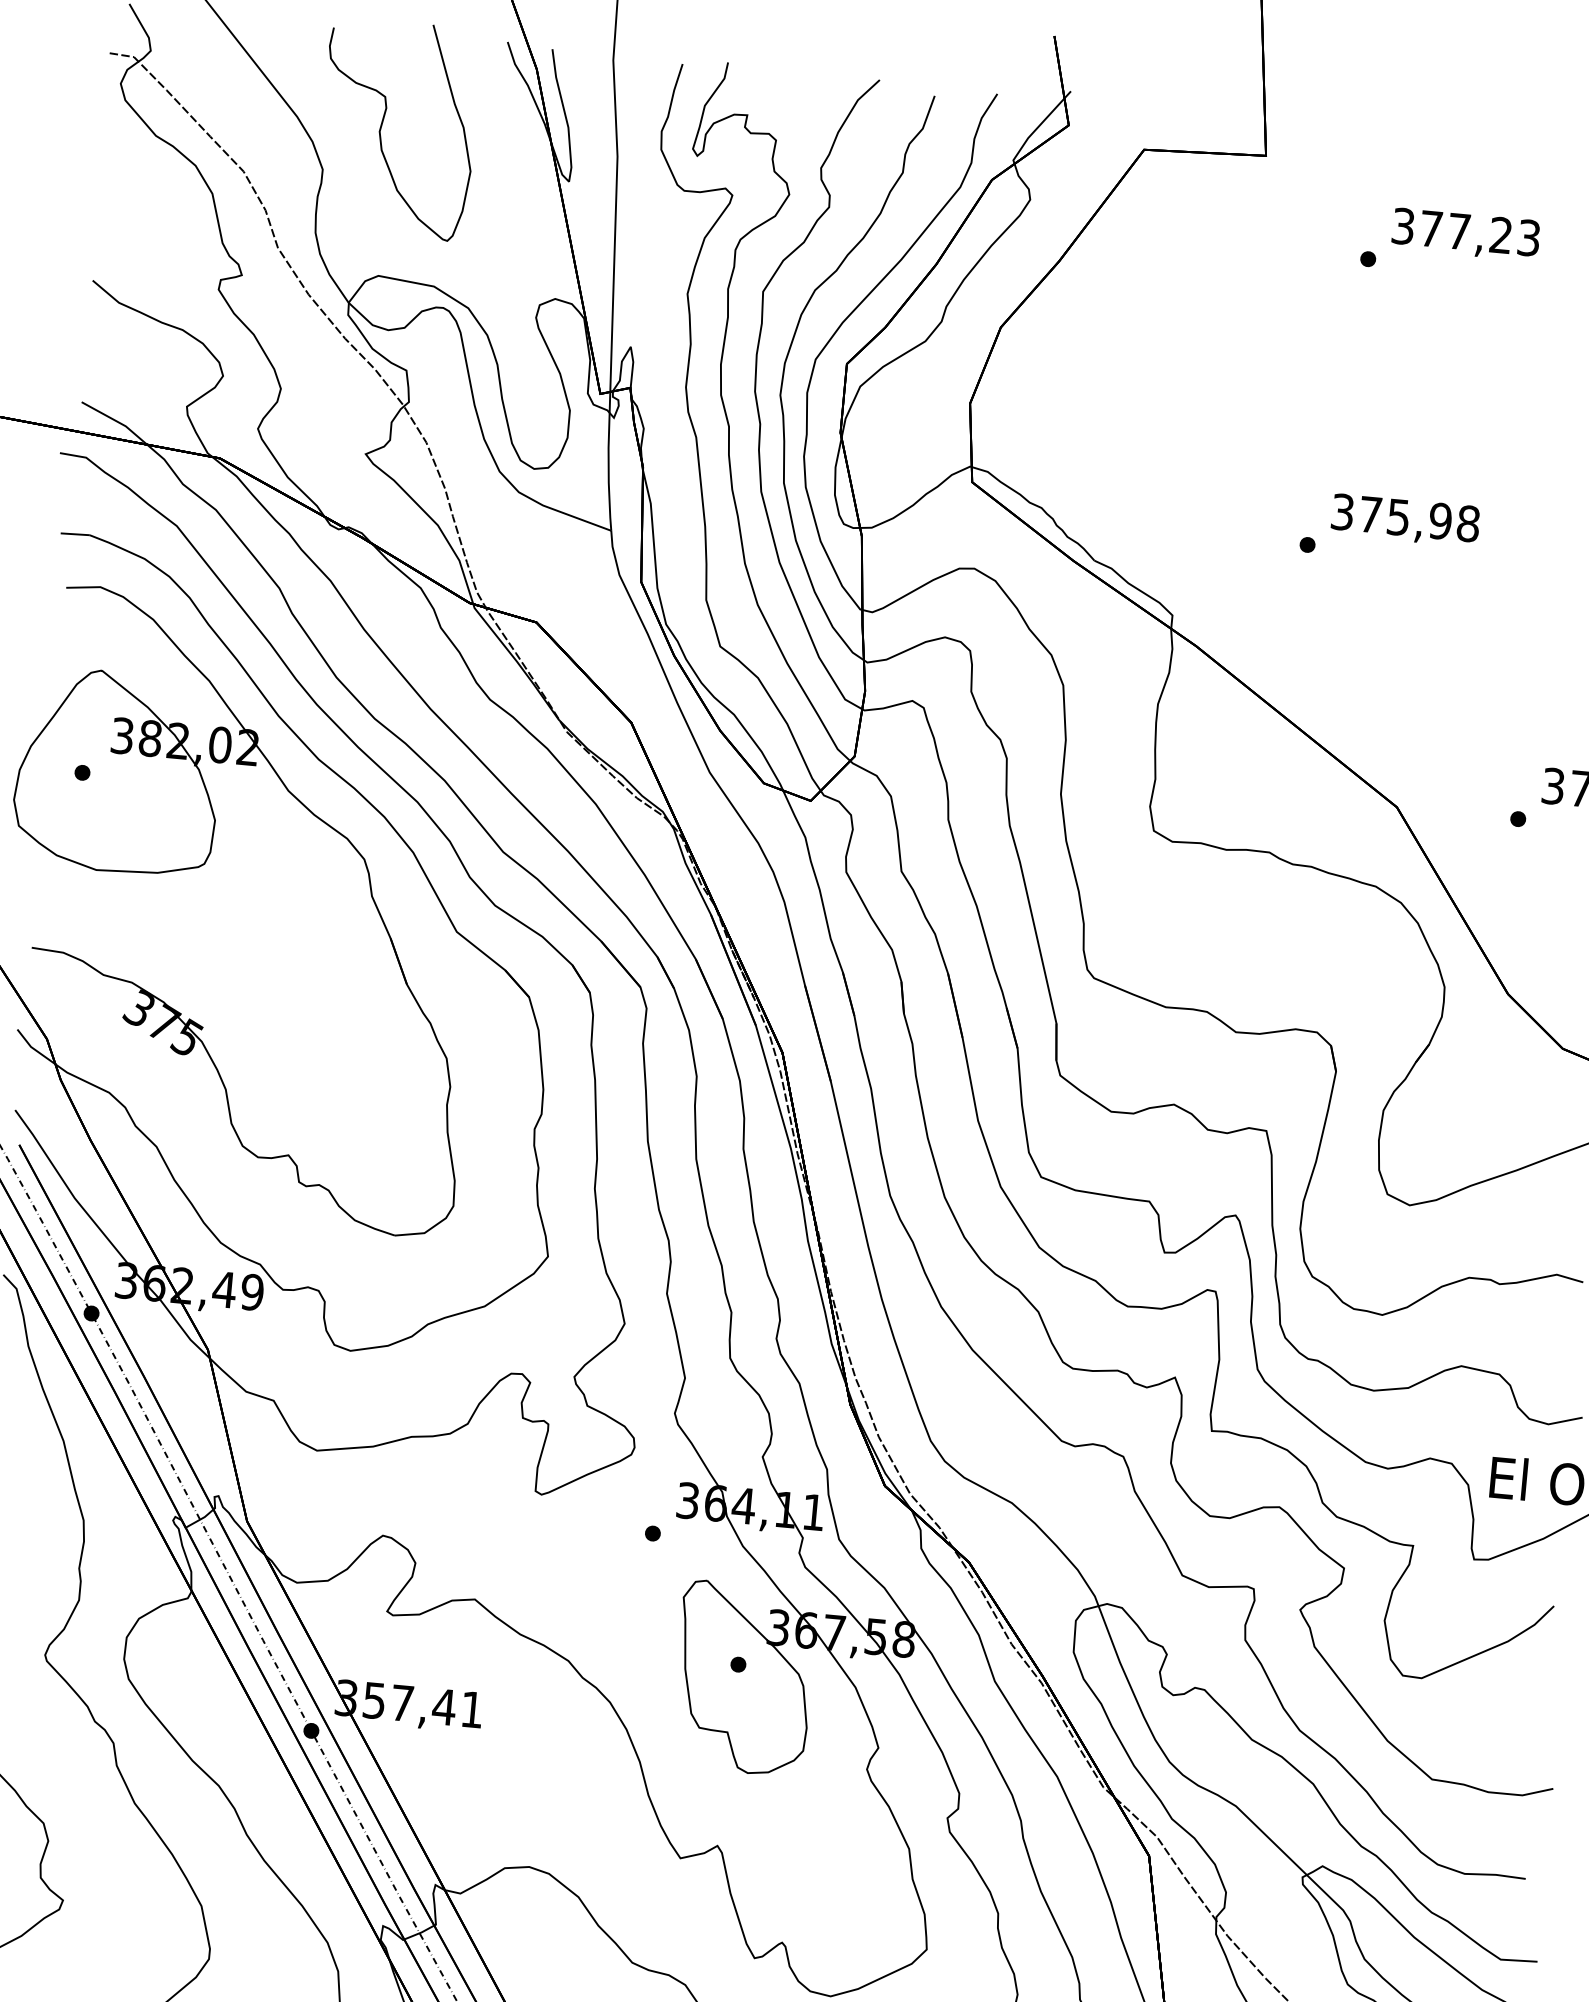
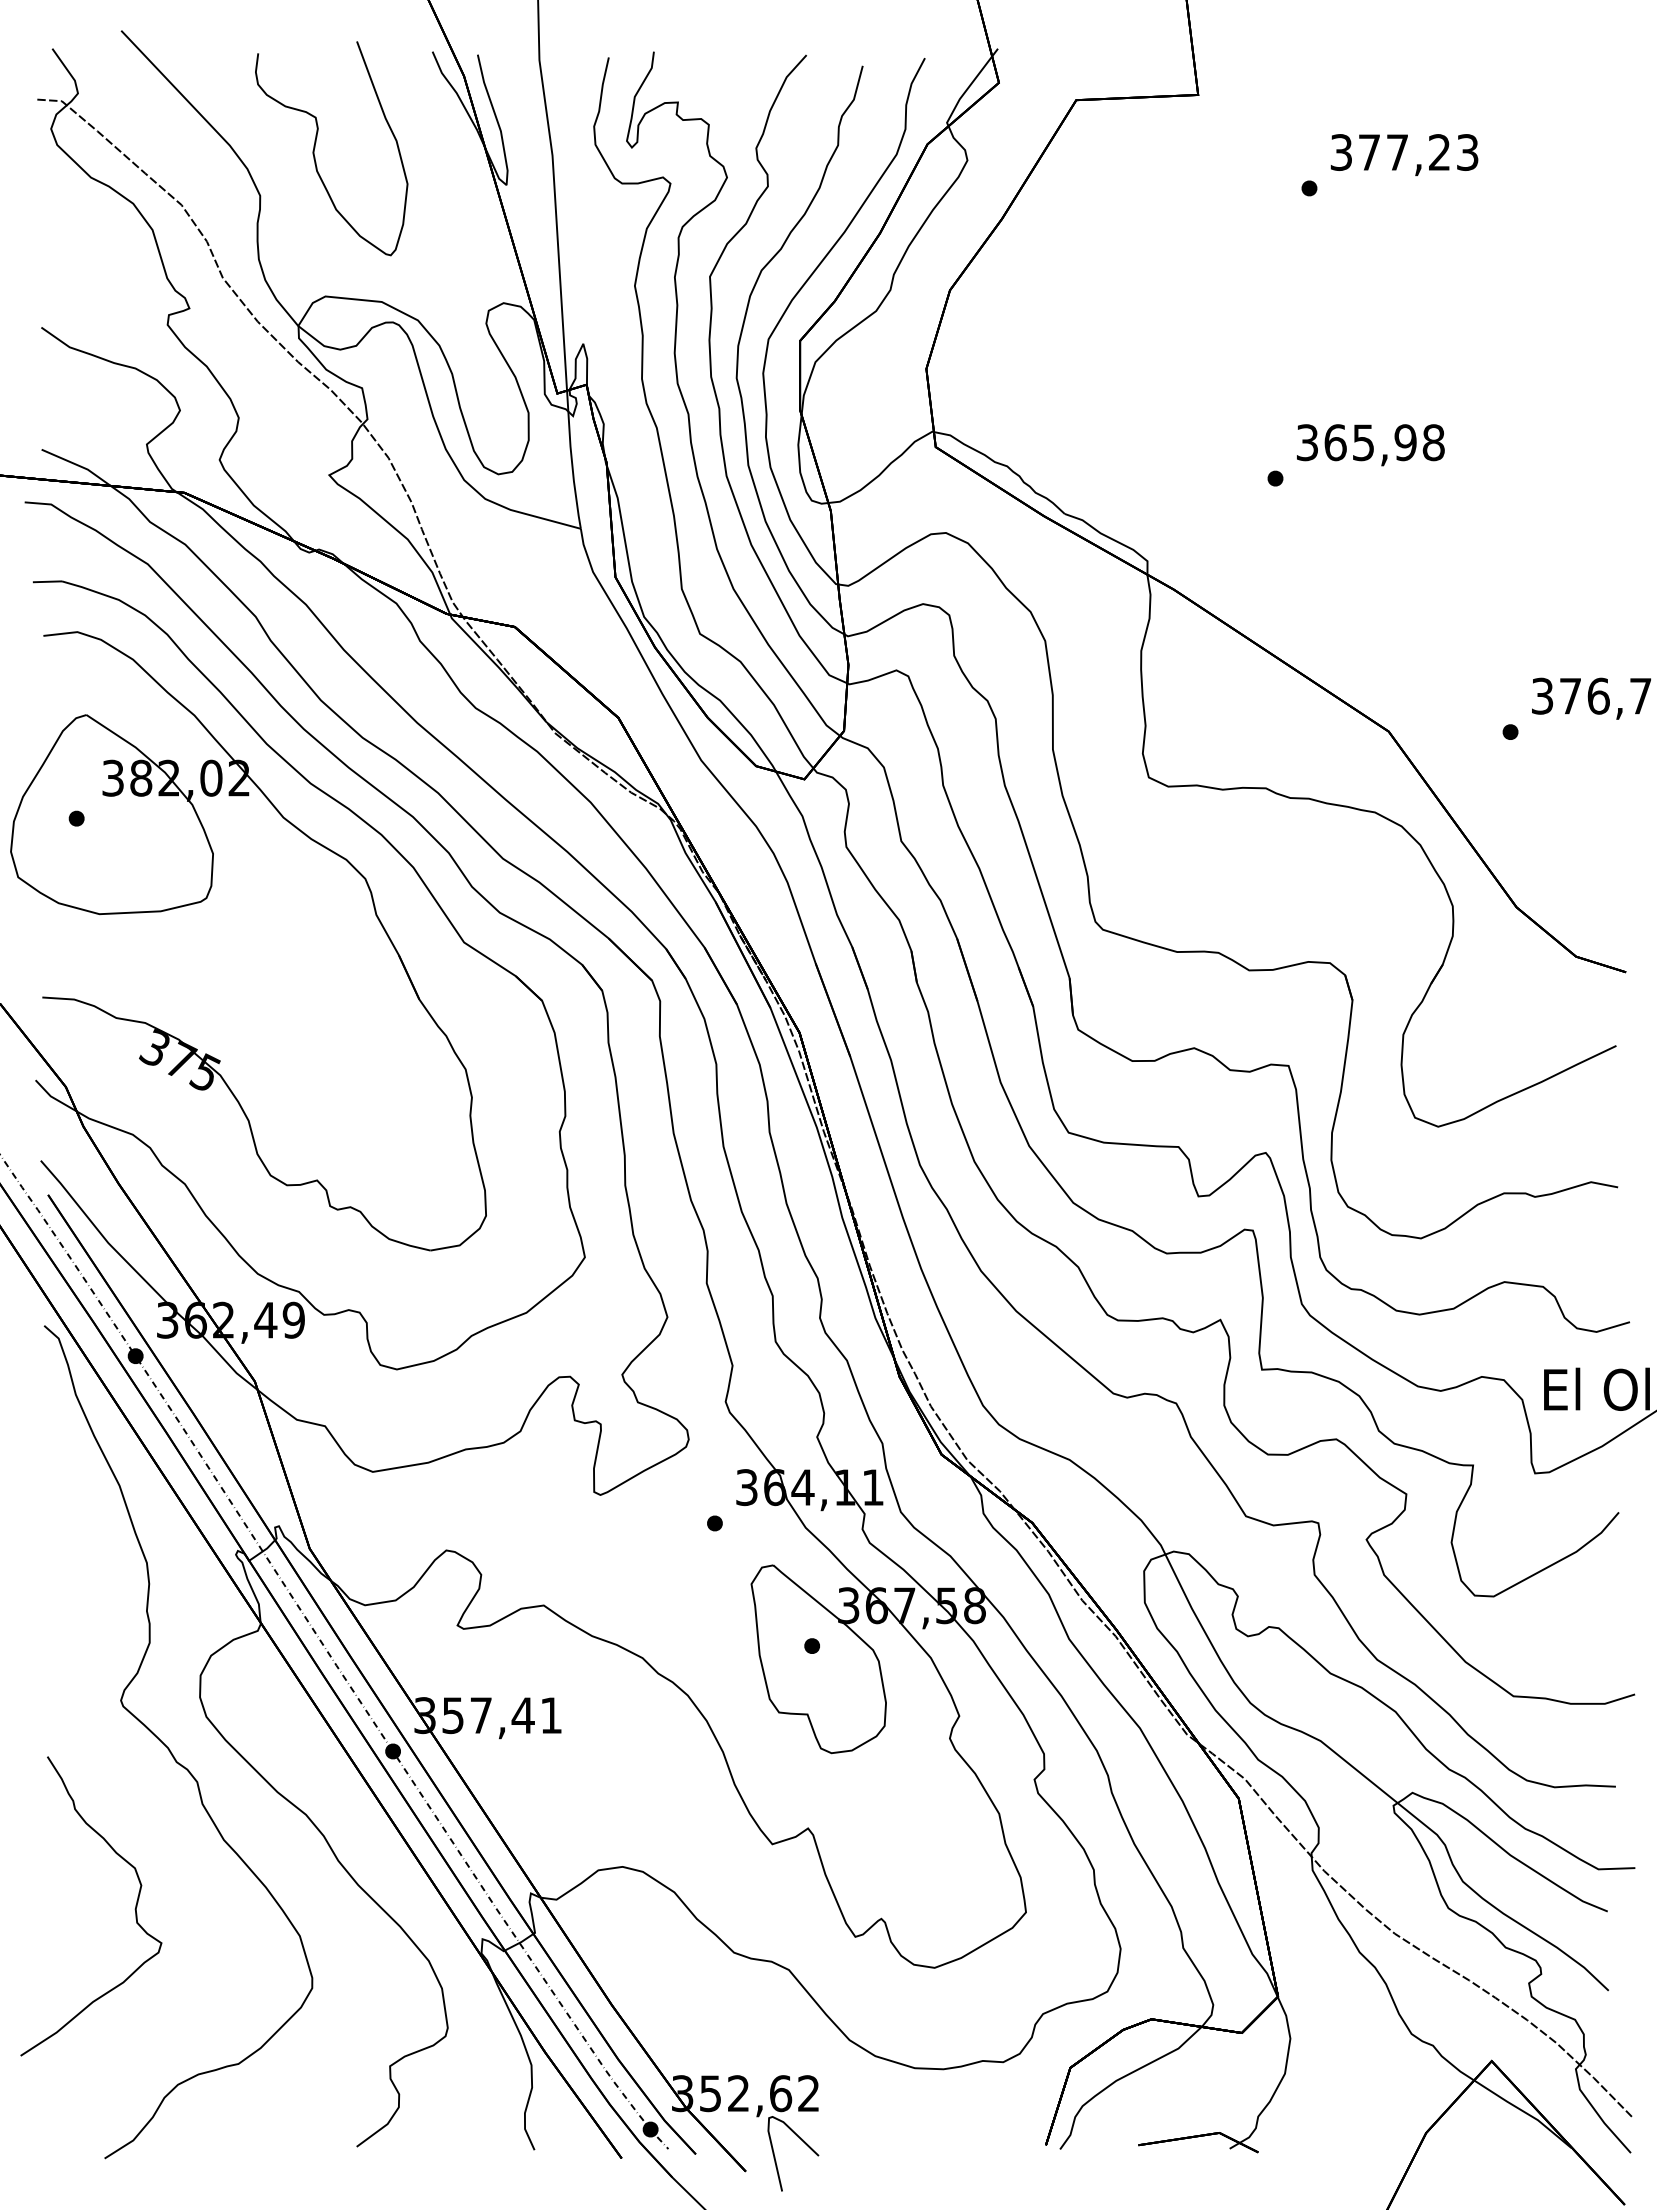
text: (1370, 514) -> (1335, 442), 375,98 -> 365,98

